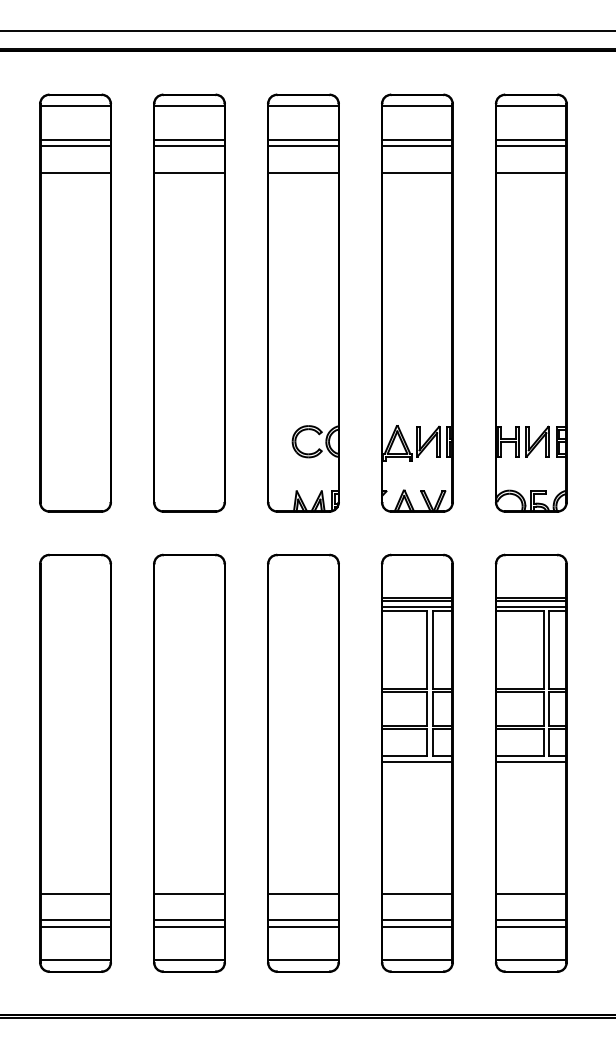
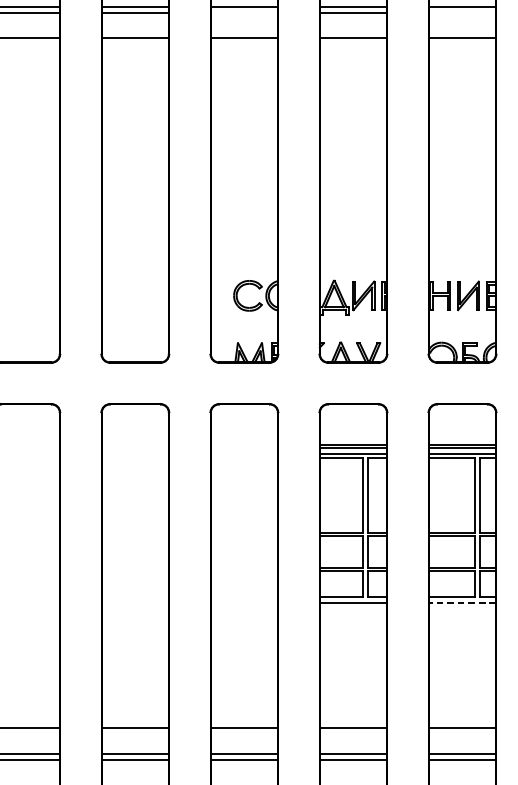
line: (303, 146) -> (244, 13), removed
line: (531, 146) -> (462, 13), removed
line: (530, 762) -> (461, 602), solid -> dashed

